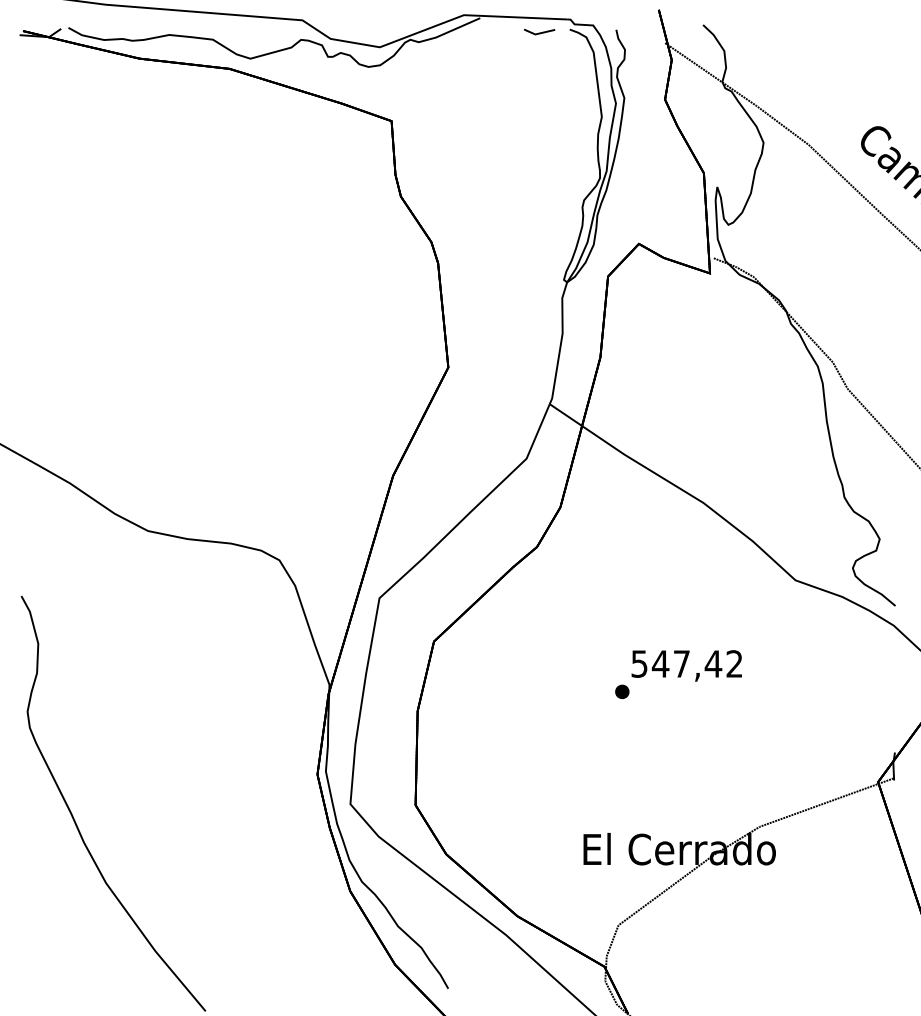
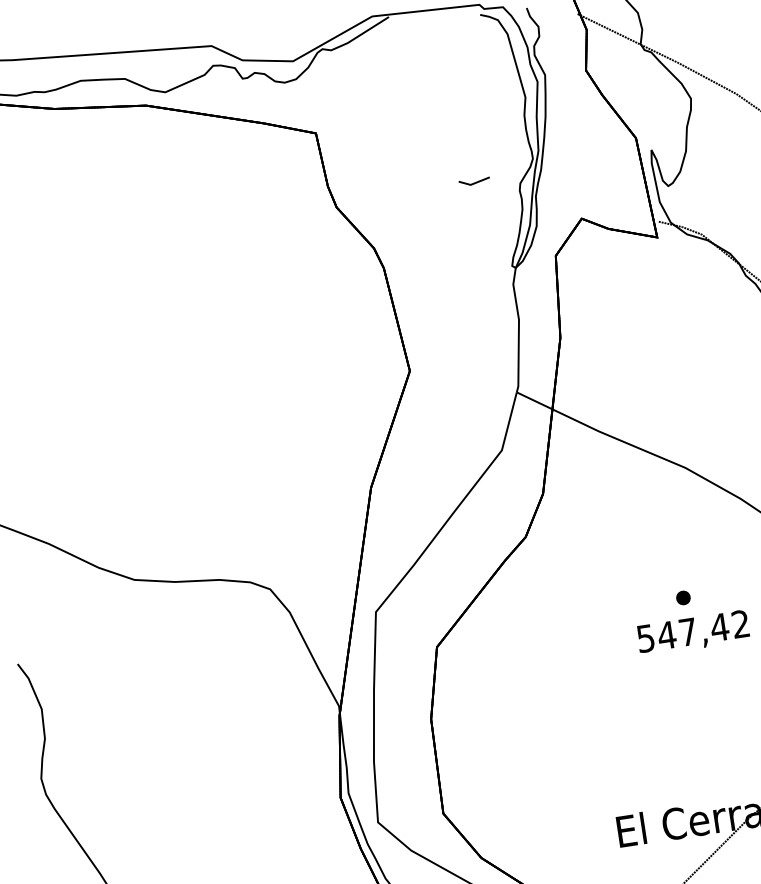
line: (539, 32) -> (474, 182), moved
part: (622, 691) -> (683, 597), moved

